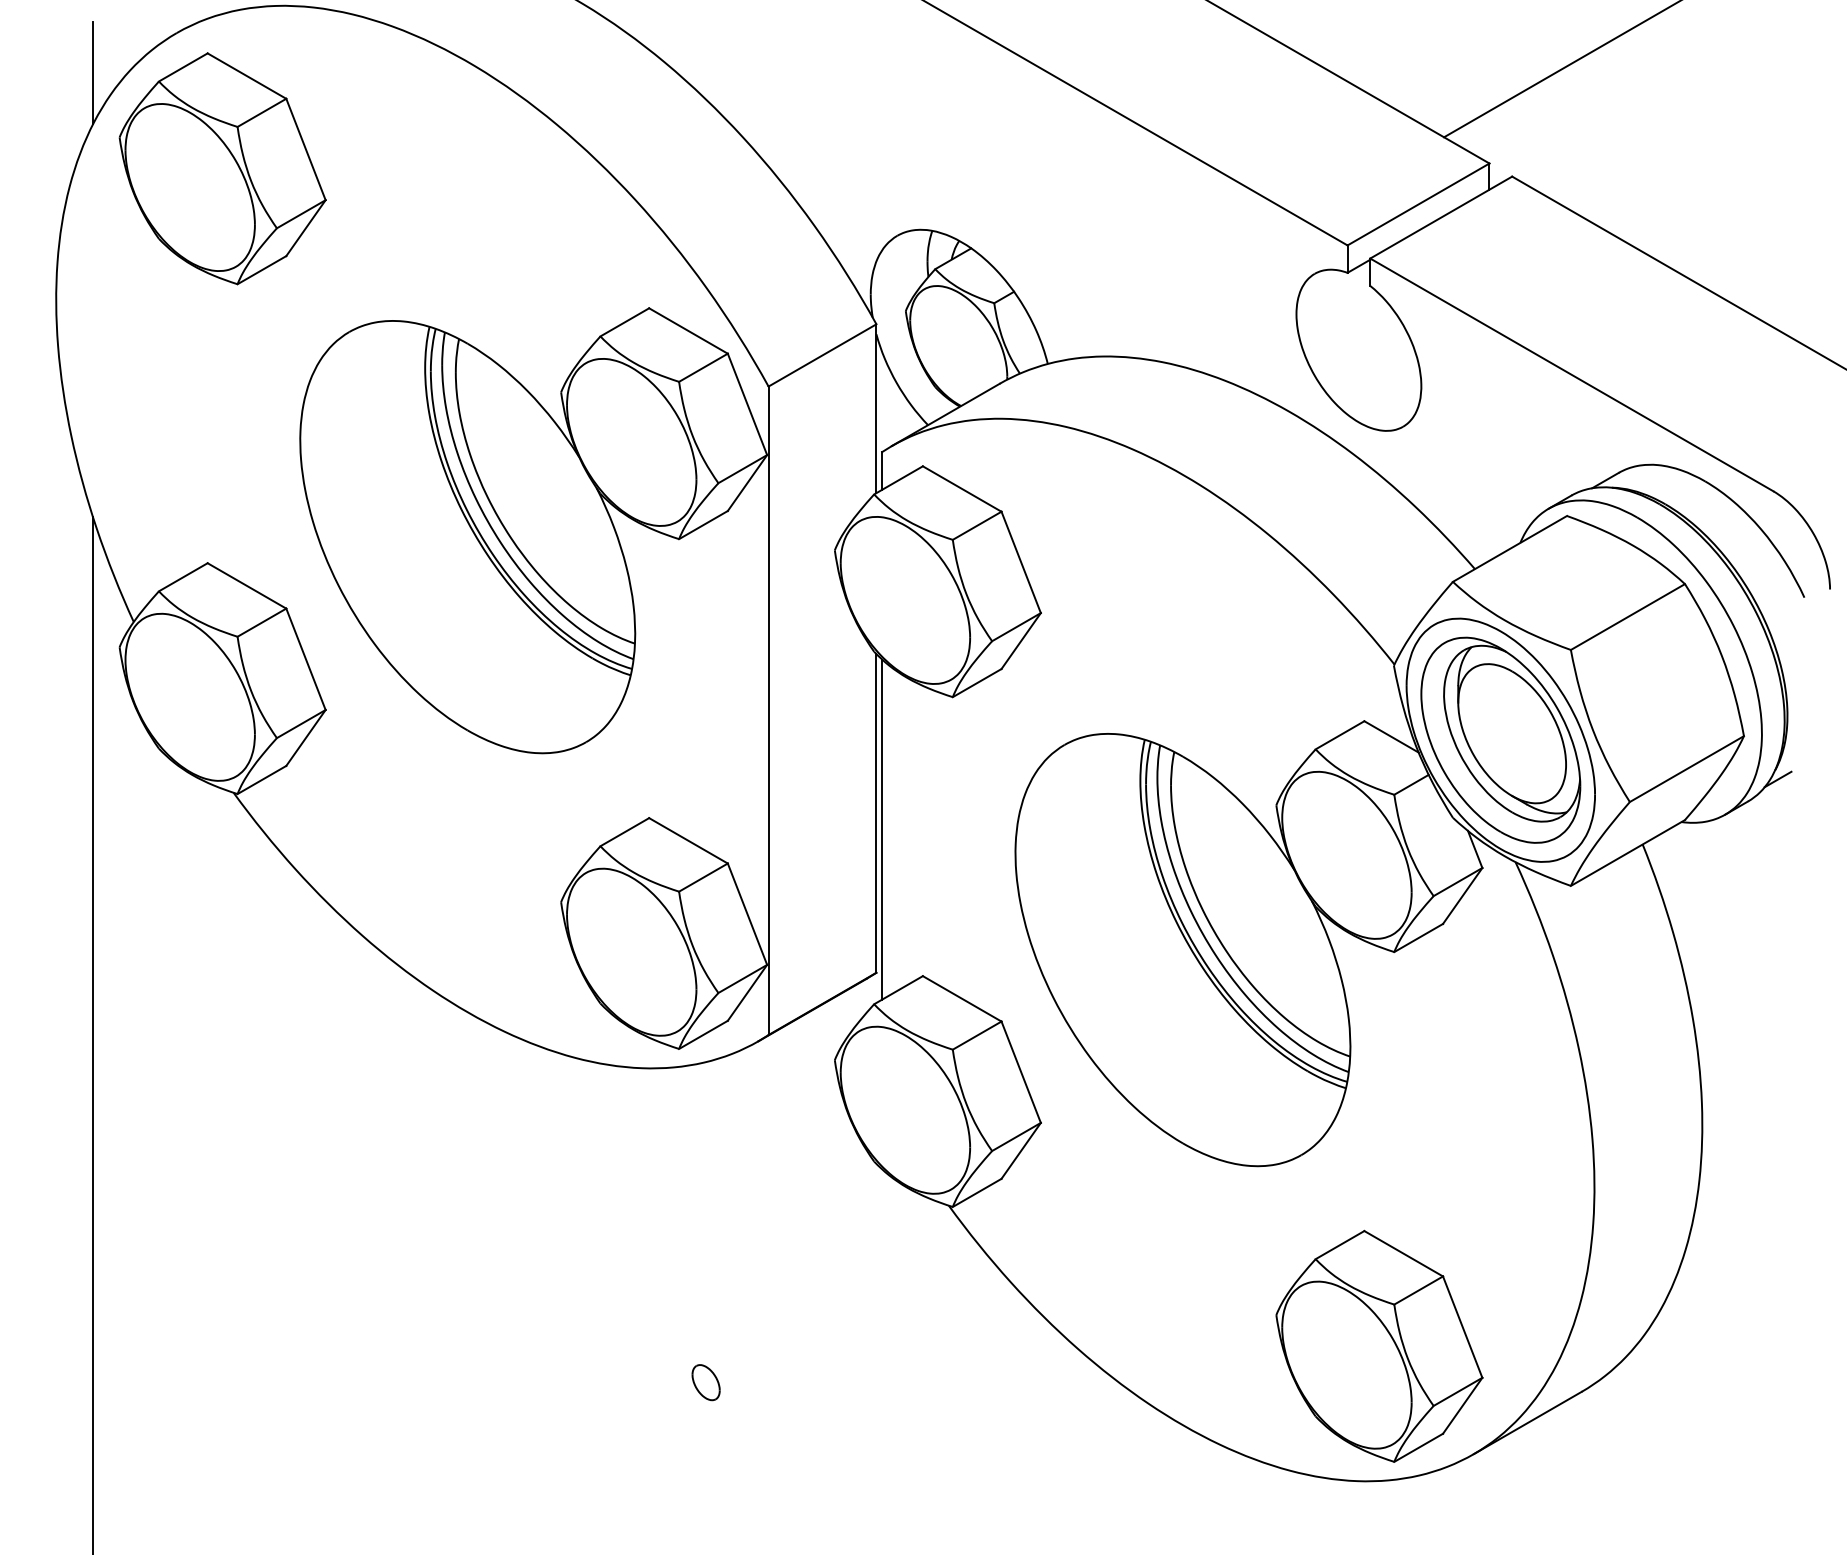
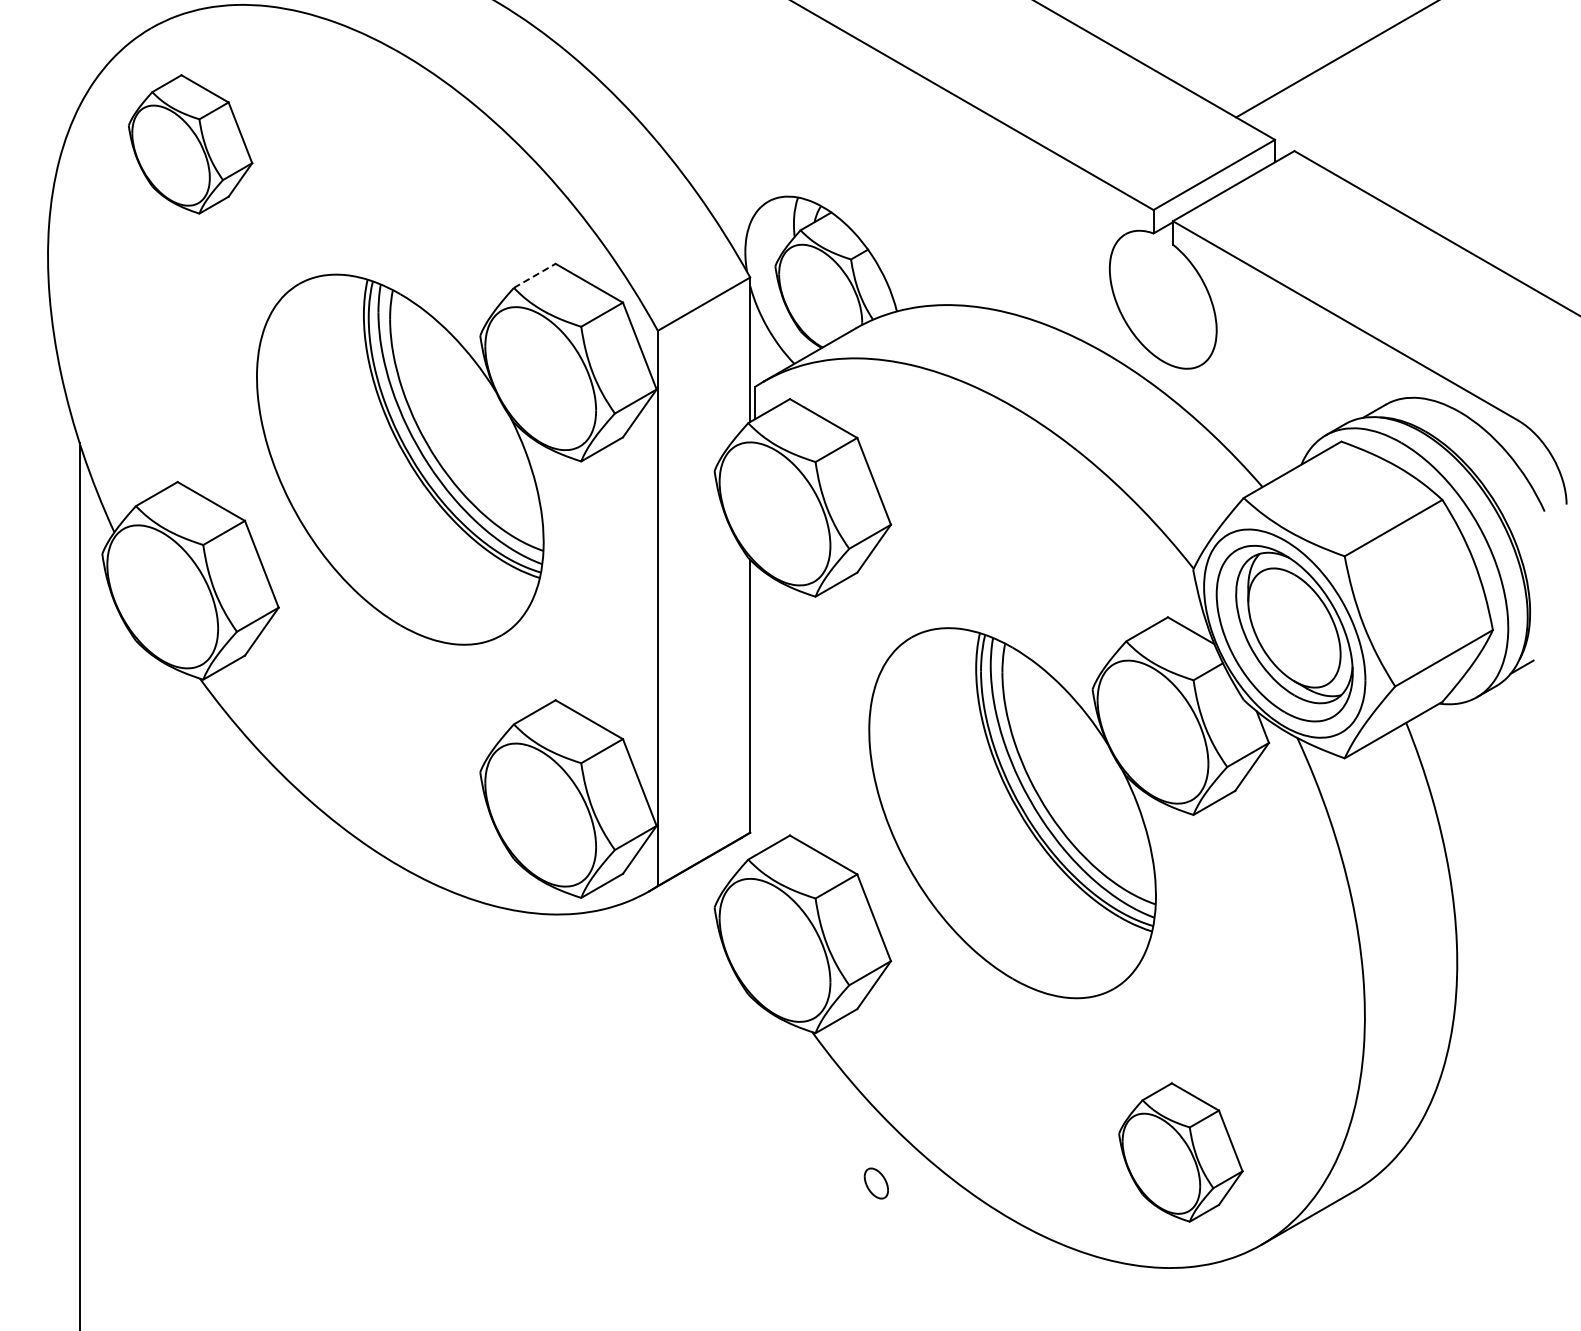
line: (92, 73) -> (79, 62), removed
part: (222, 168) -> (190, 144), size x0.7
line: (625, 321) -> (535, 275), solid -> dashed
line: (882, 828) -> (755, 709), removed
part: (1379, 1346) -> (1180, 1152), size x0.7
part: (705, 1382) -> (875, 1183), moved

